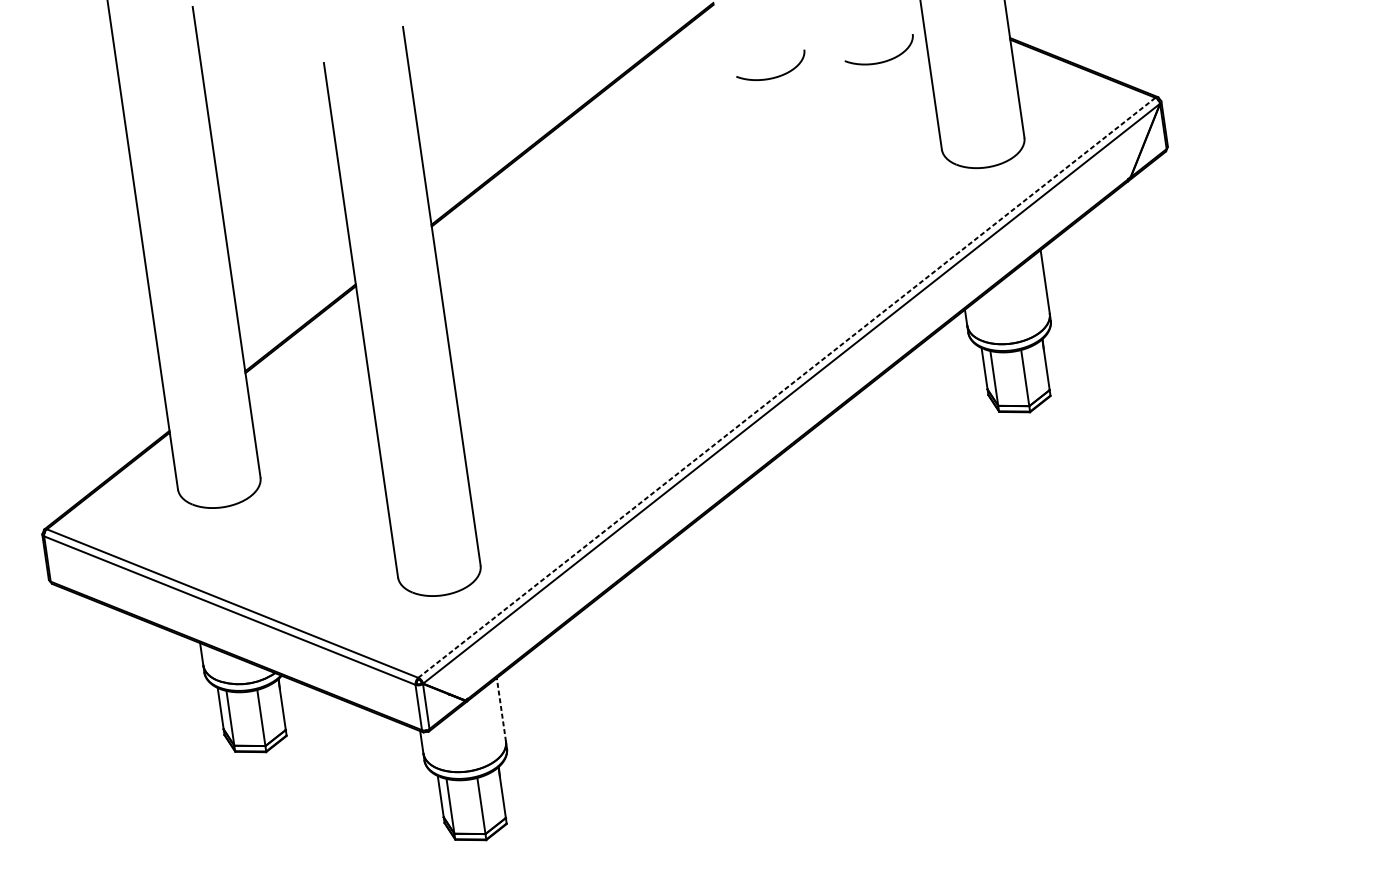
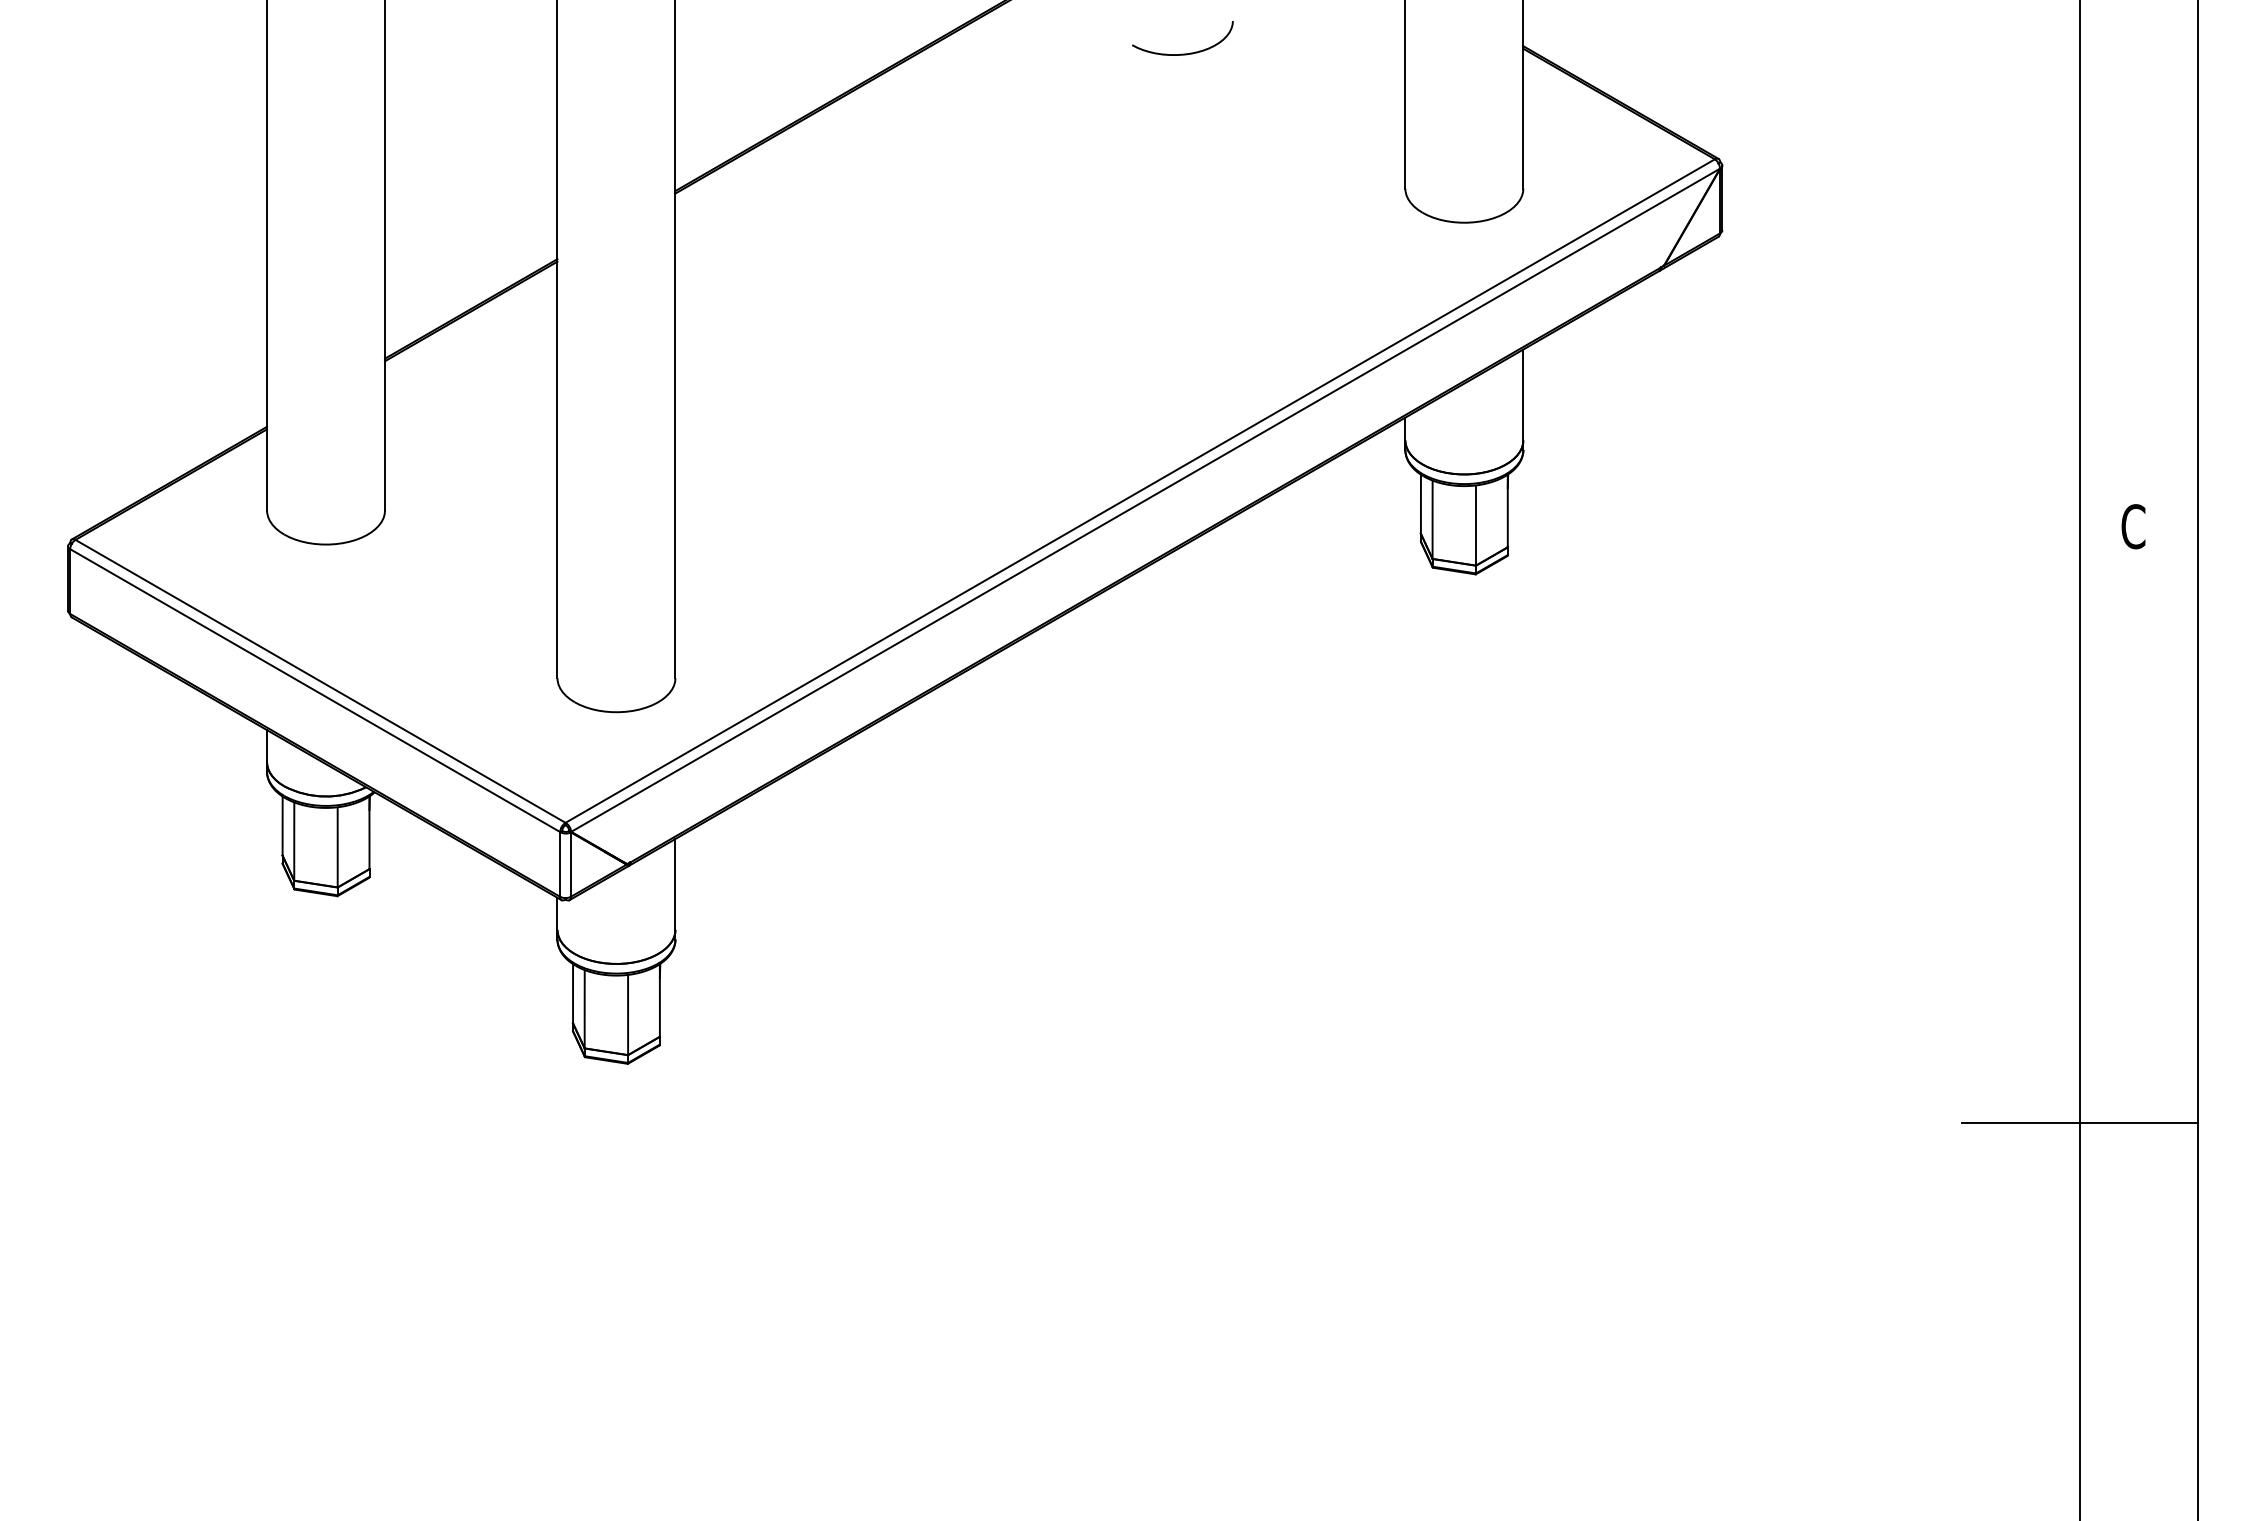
curve: (880, 61) -> (1337, 53), removed
line: (787, 388) -> (1140, 491), dashed -> solid
line: (501, 709) -> (675, 883), dashed -> solid

